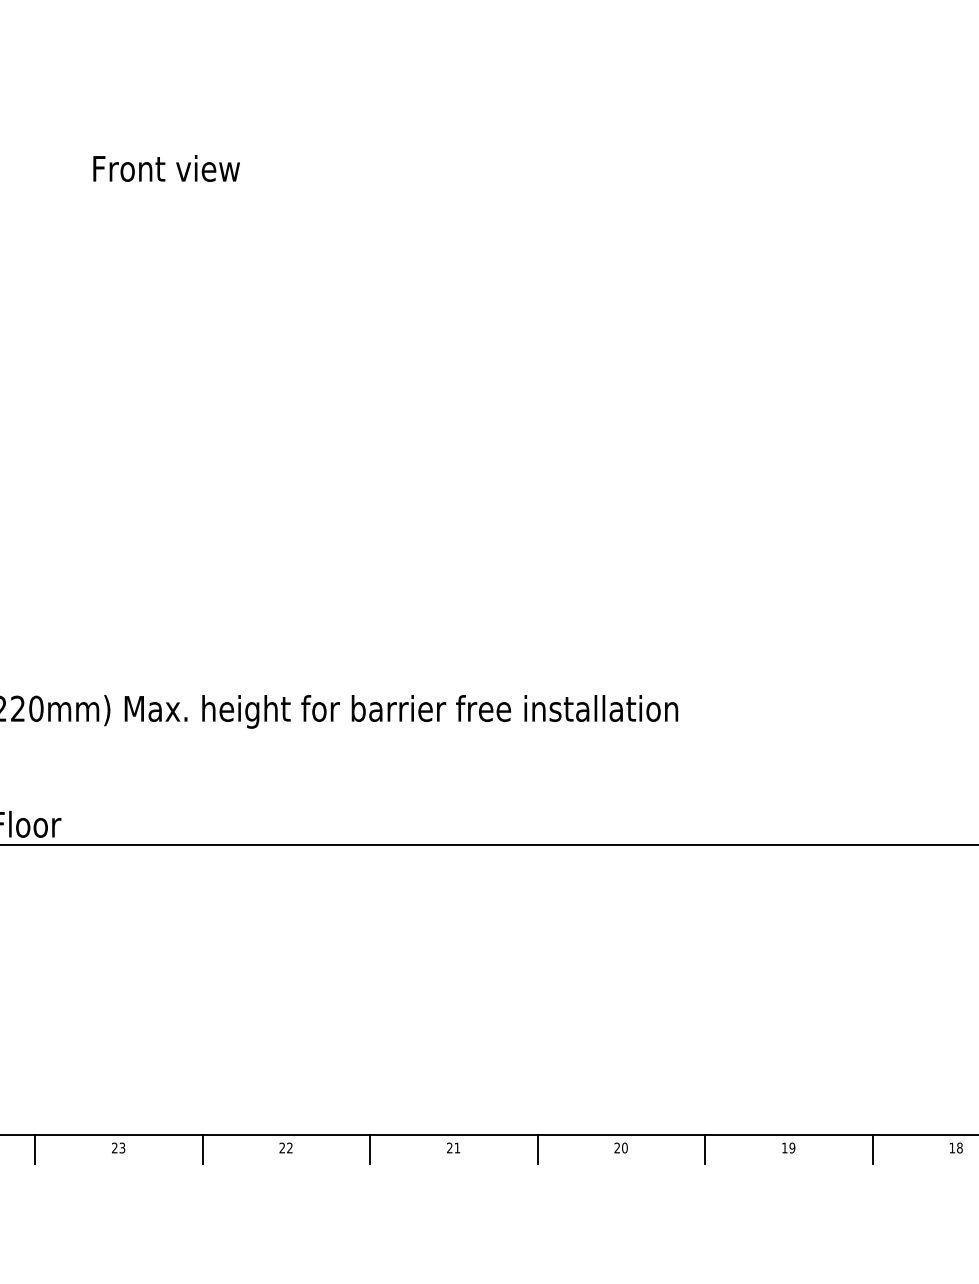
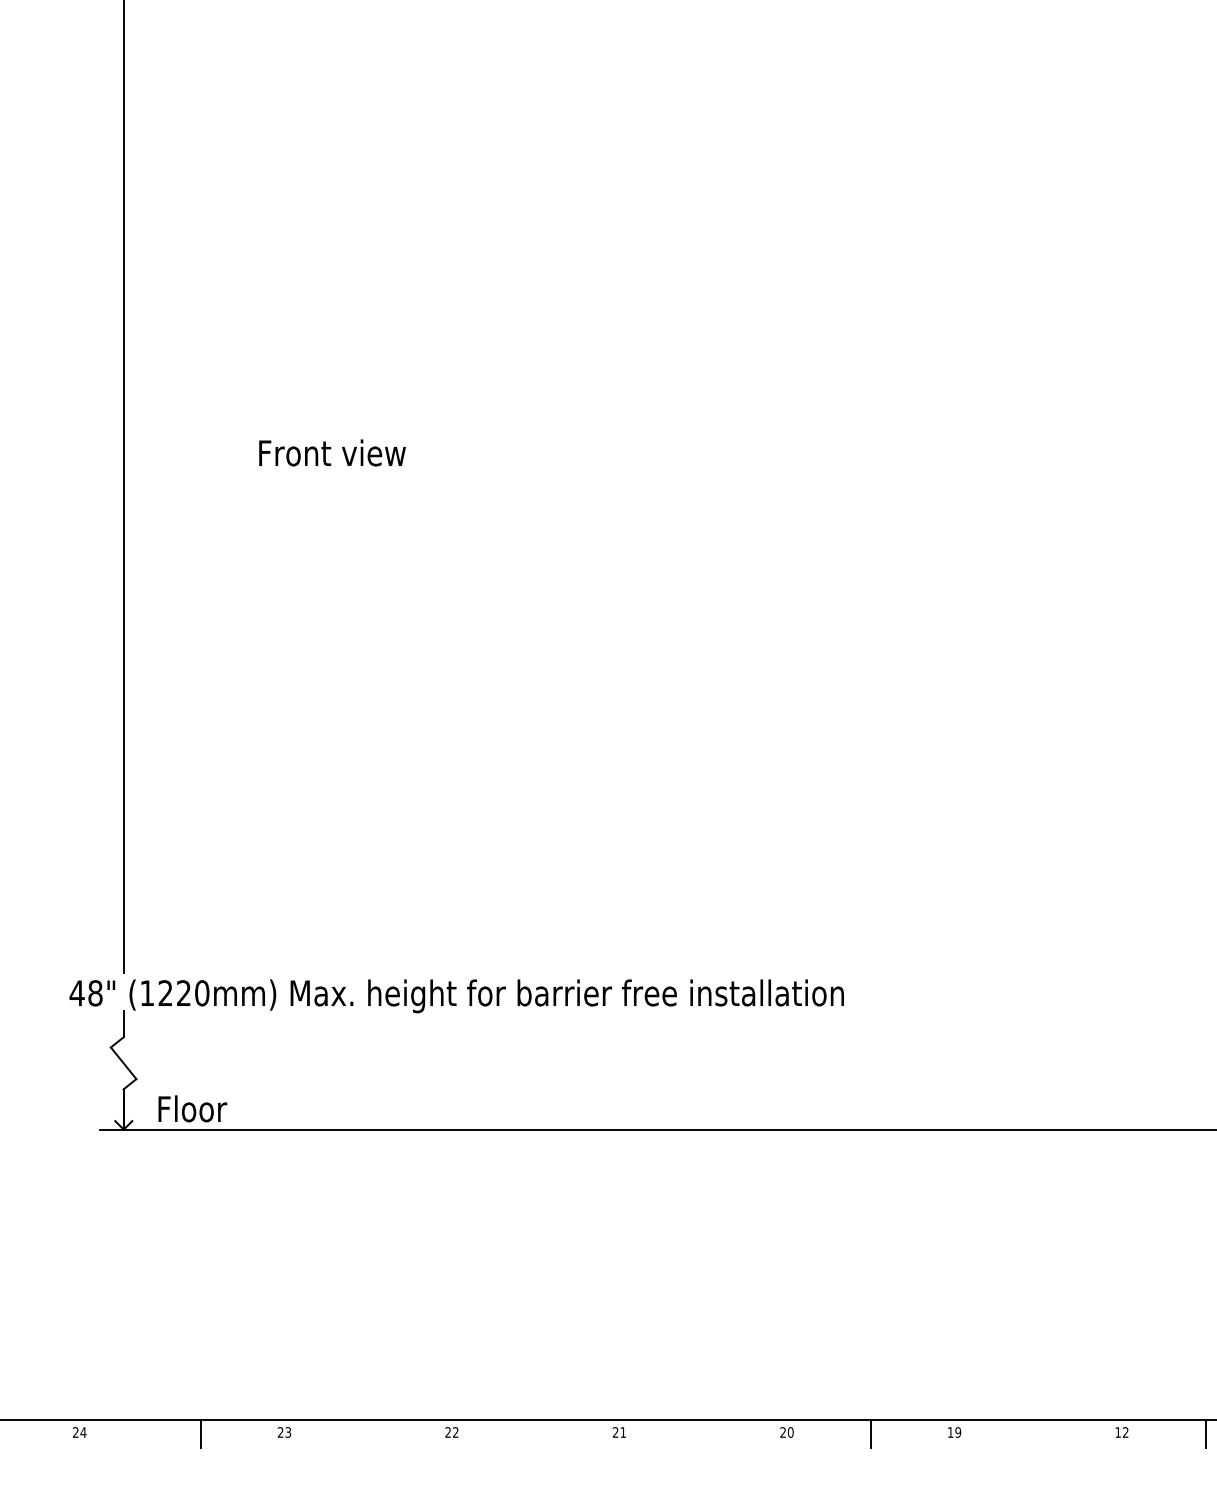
text: (959, 1148) -> (1125, 1432), 18 -> 12
line: (202, 1149) -> (368, 1433), removed
line: (369, 1149) -> (535, 1433), removed
line: (537, 1149) -> (703, 1433), removed
line: (872, 1149) -> (1038, 1433), removed

